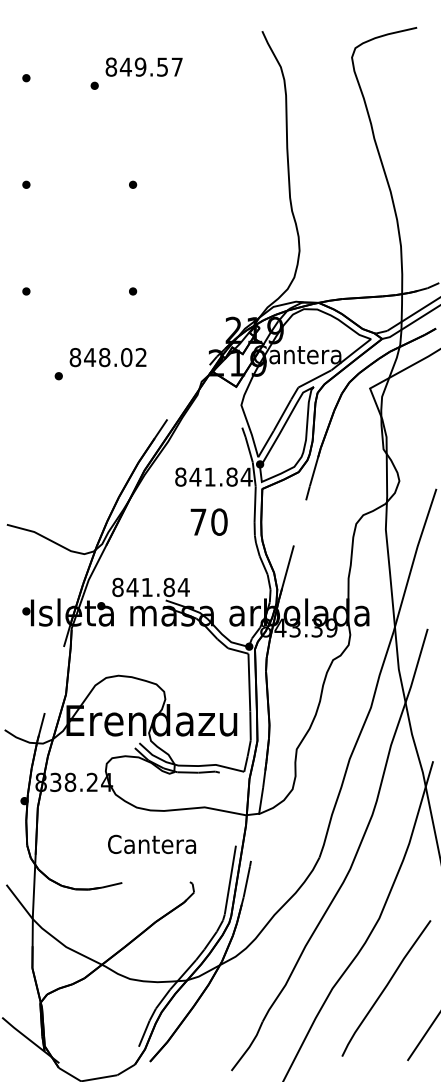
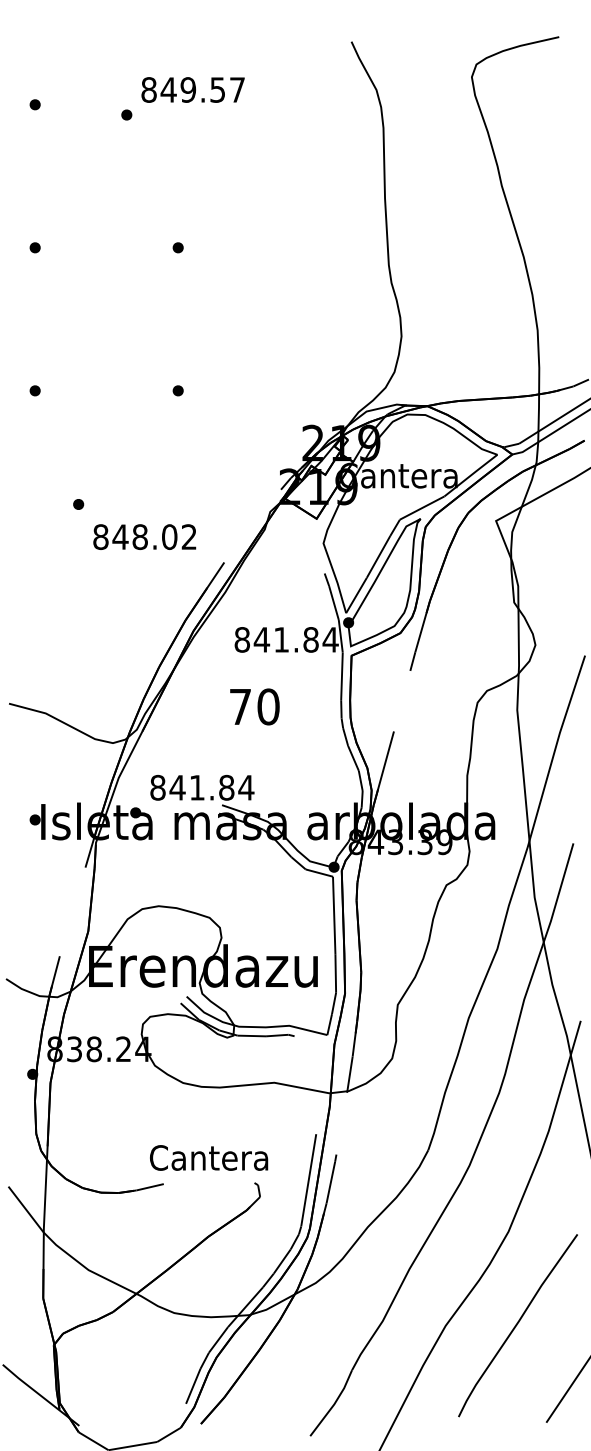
text: (107, 357) -> (143, 537), moved
text: (208, 521) -> (253, 706), moved
text: (151, 844) -> (208, 1158), moved

